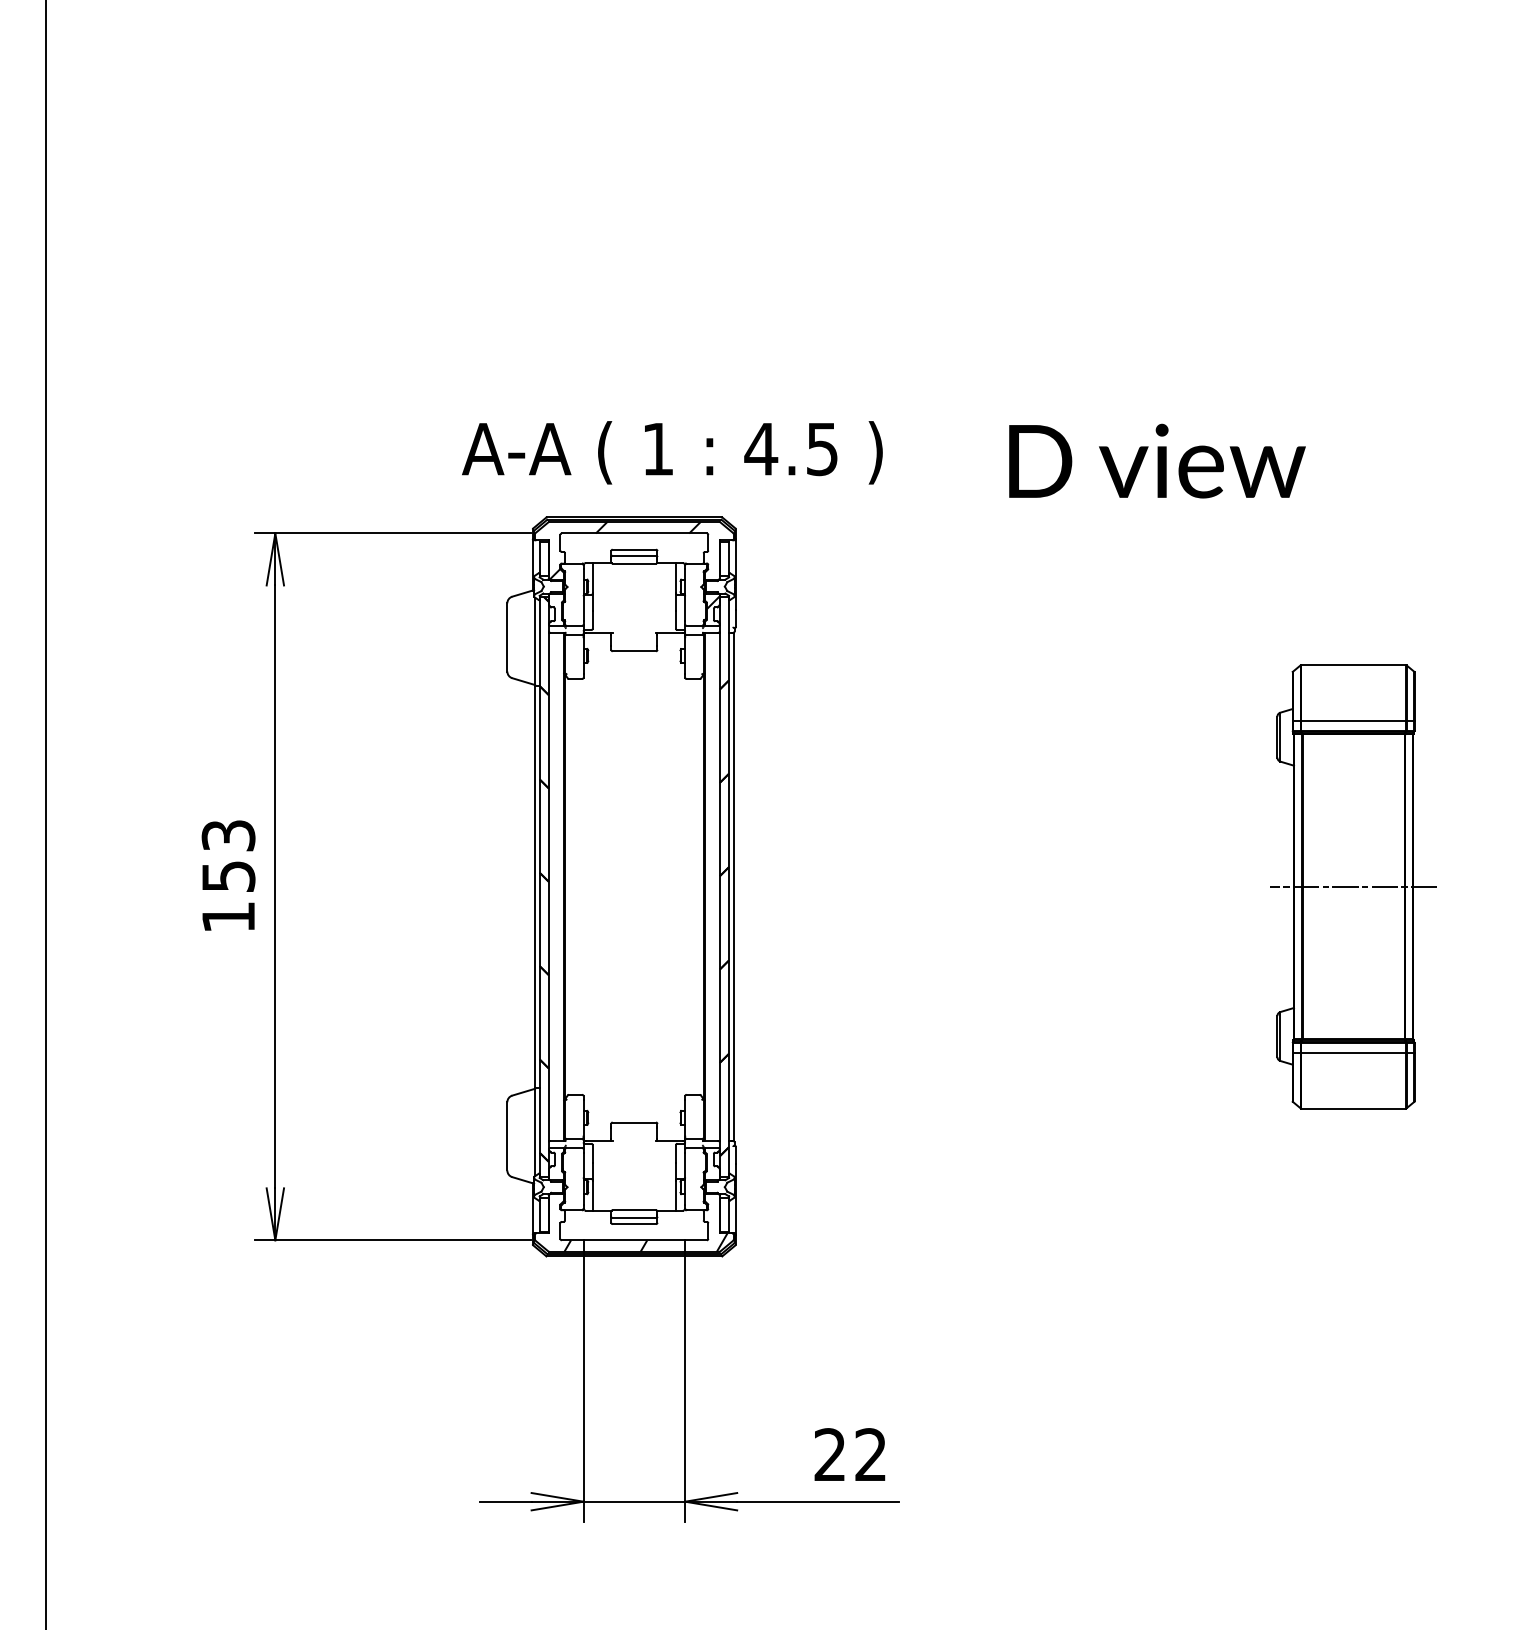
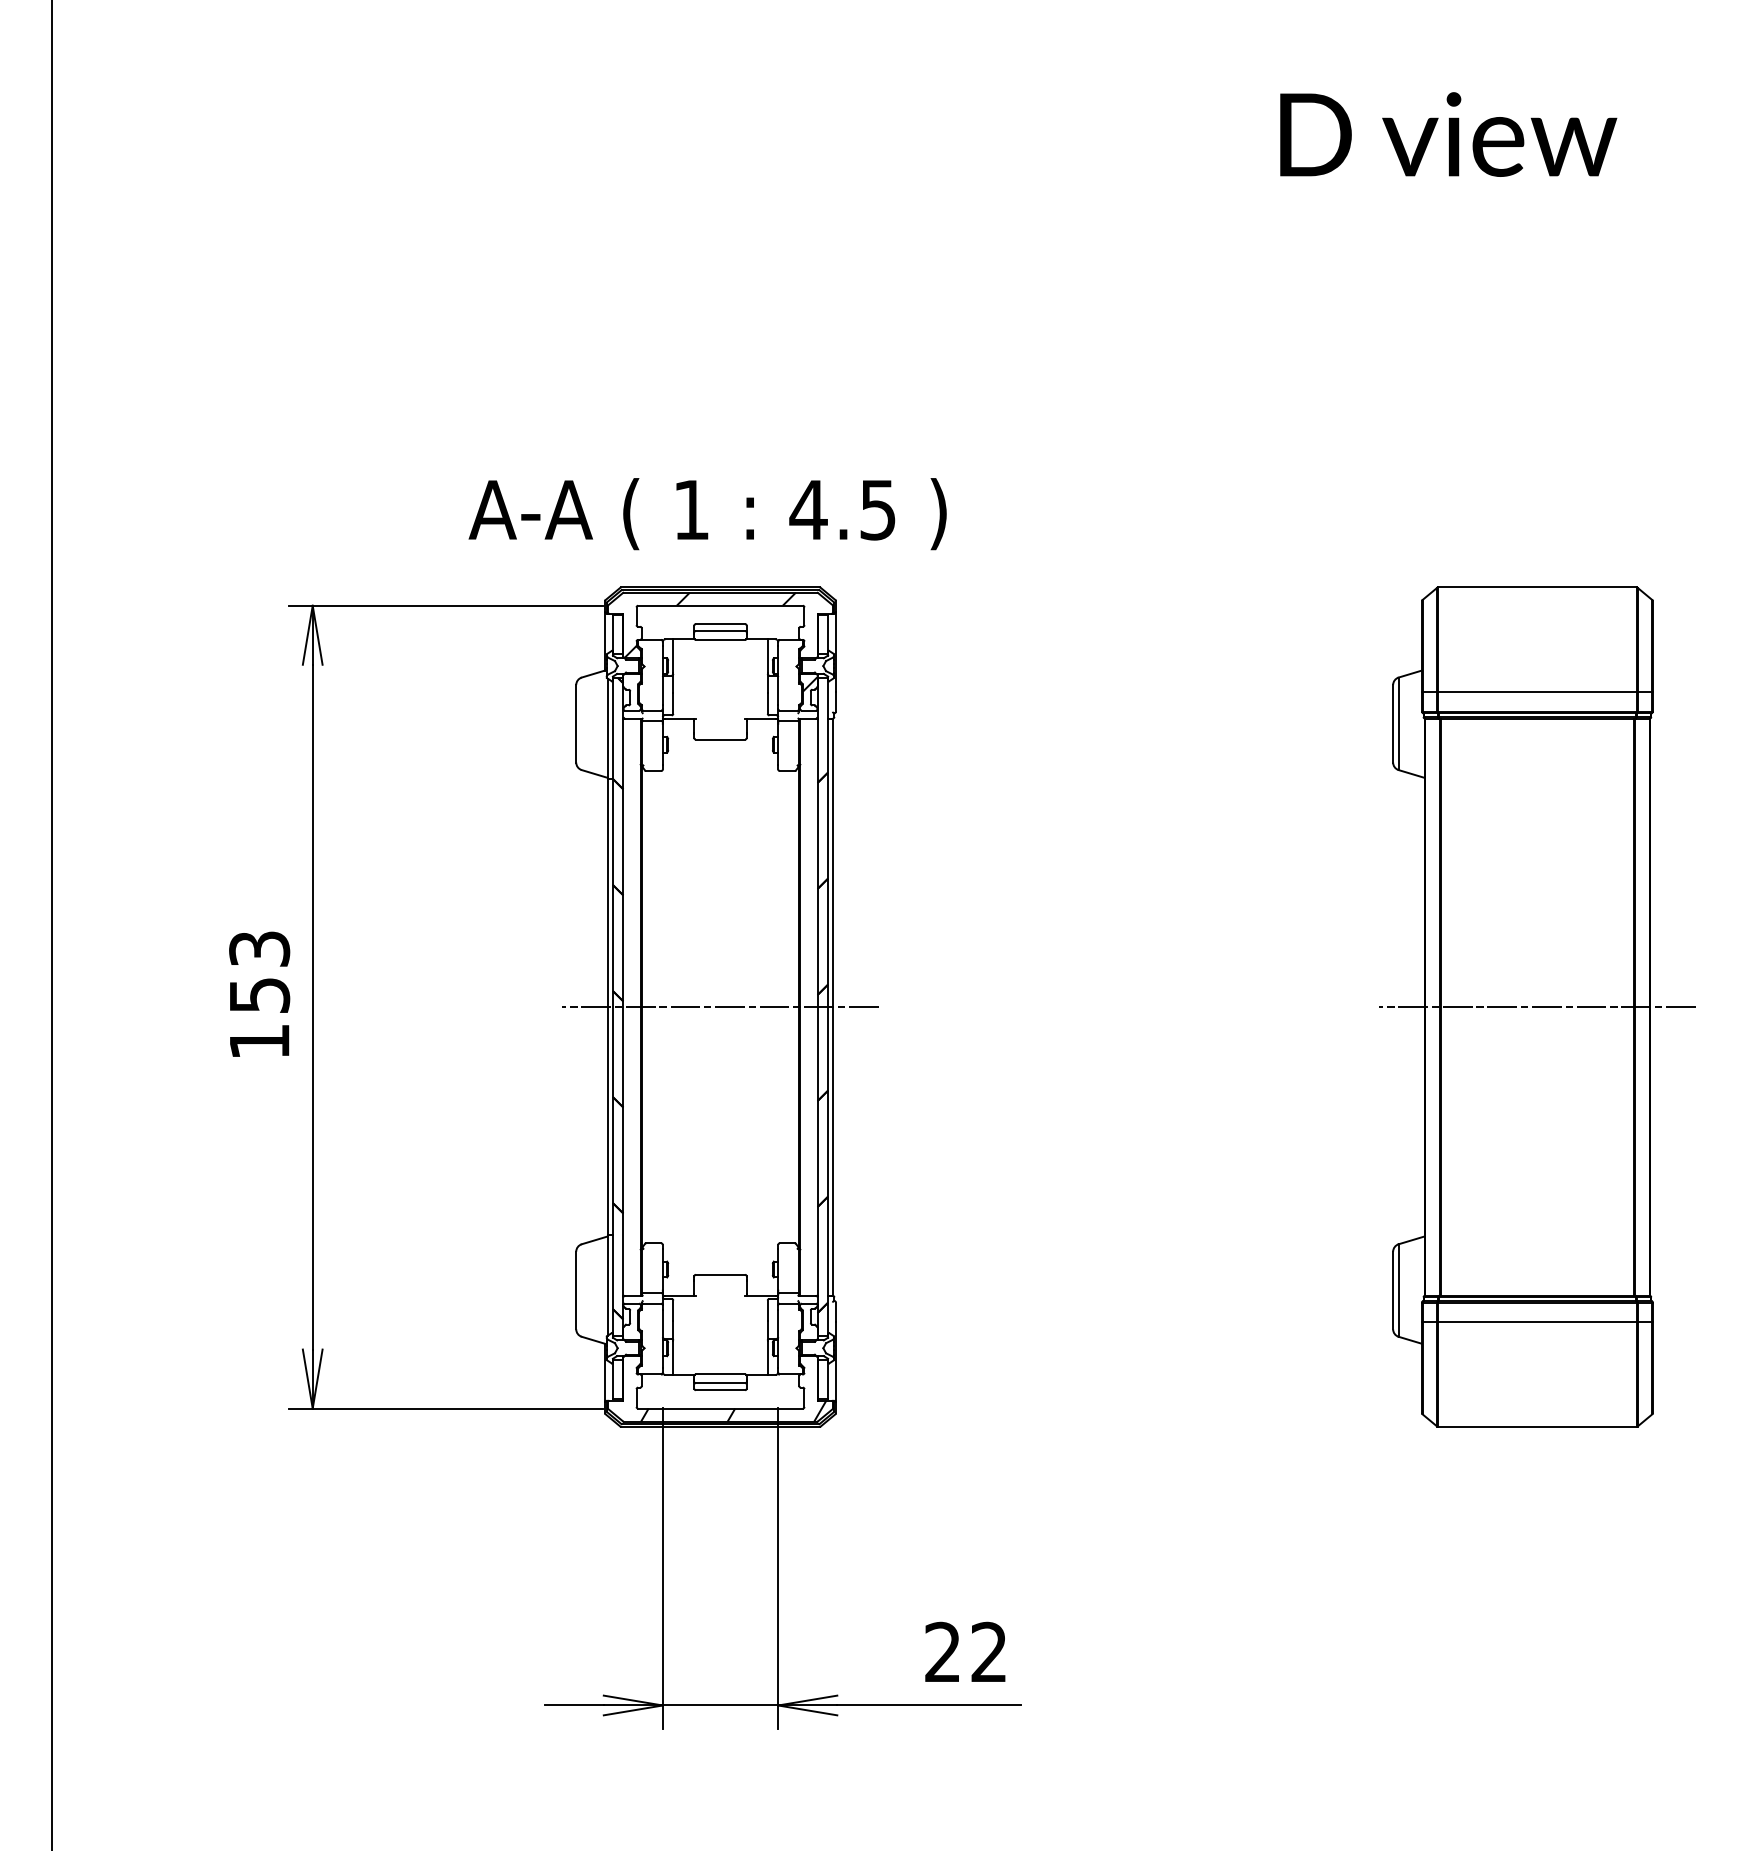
text: (672, 453) -> (707, 514), moved
text: (1157, 461) -> (1448, 134), moved
part: (1353, 886) -> (1537, 1006), size x1.67
line: (634, 887) -> (720, 1007), added

